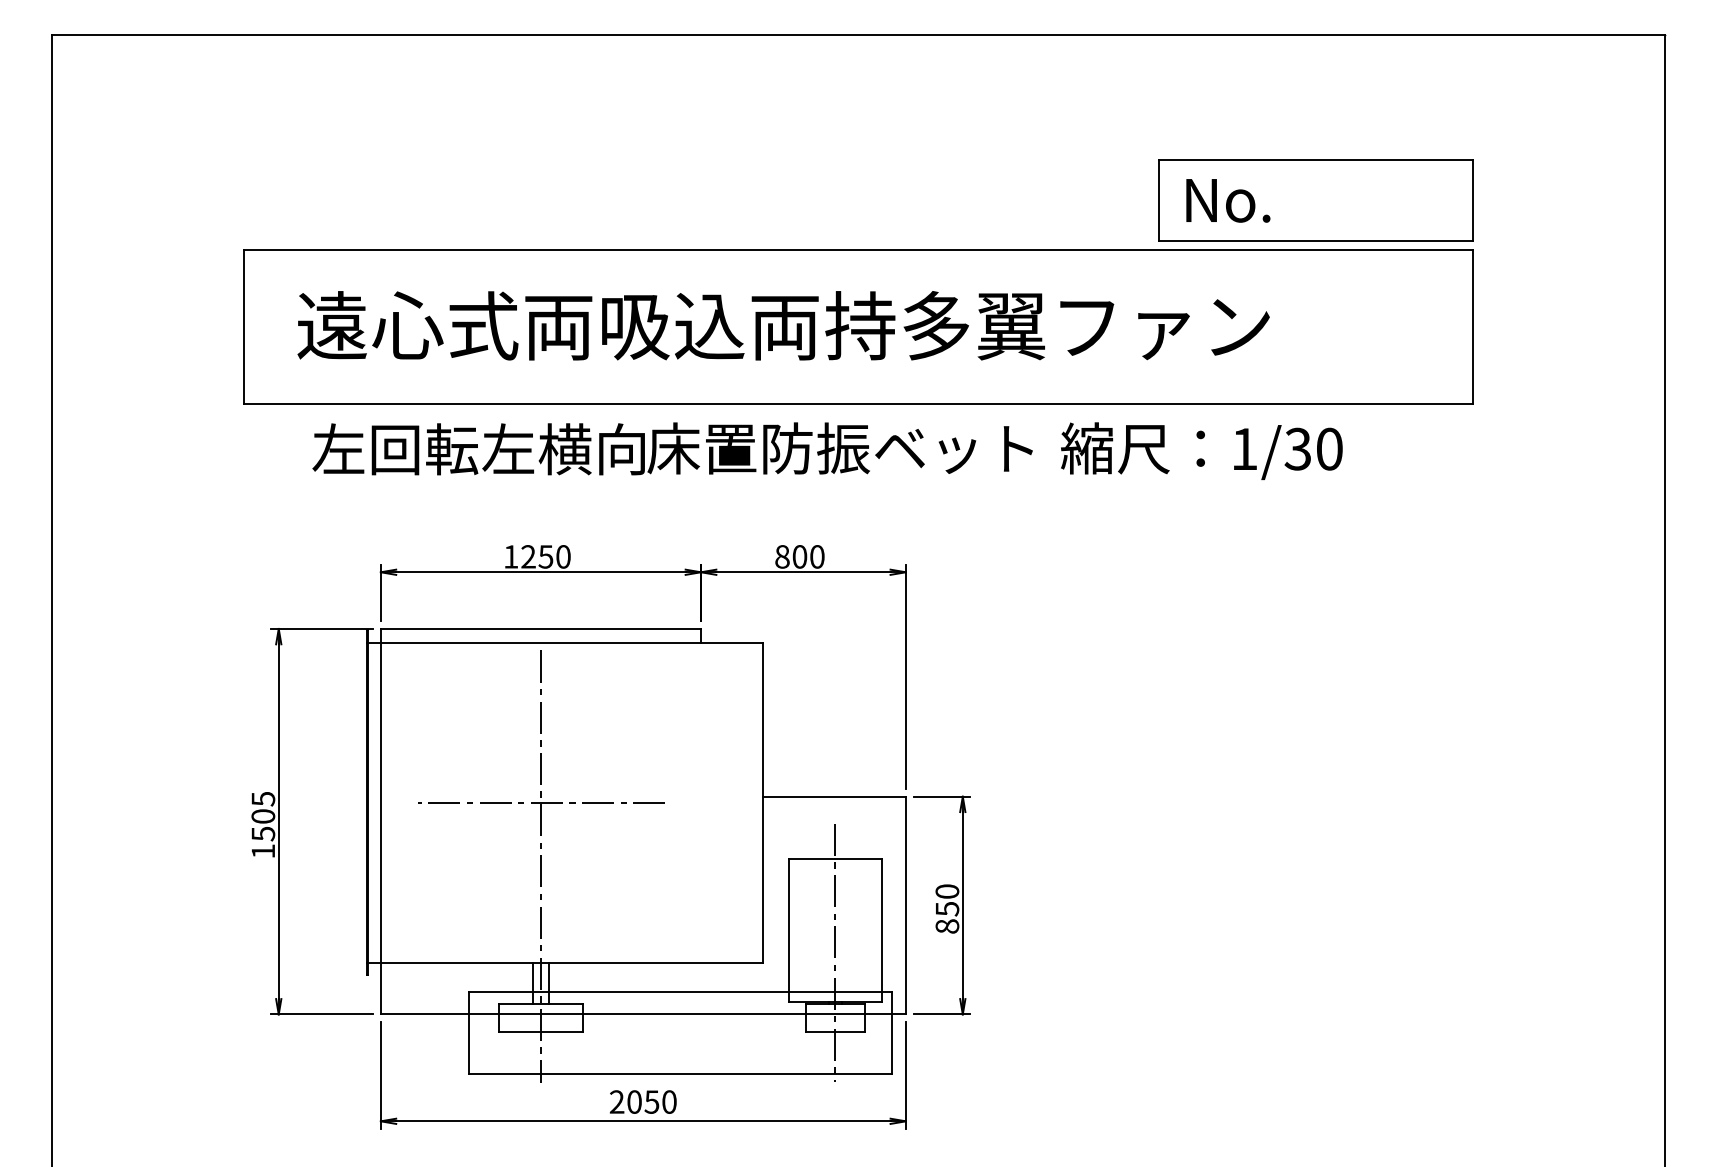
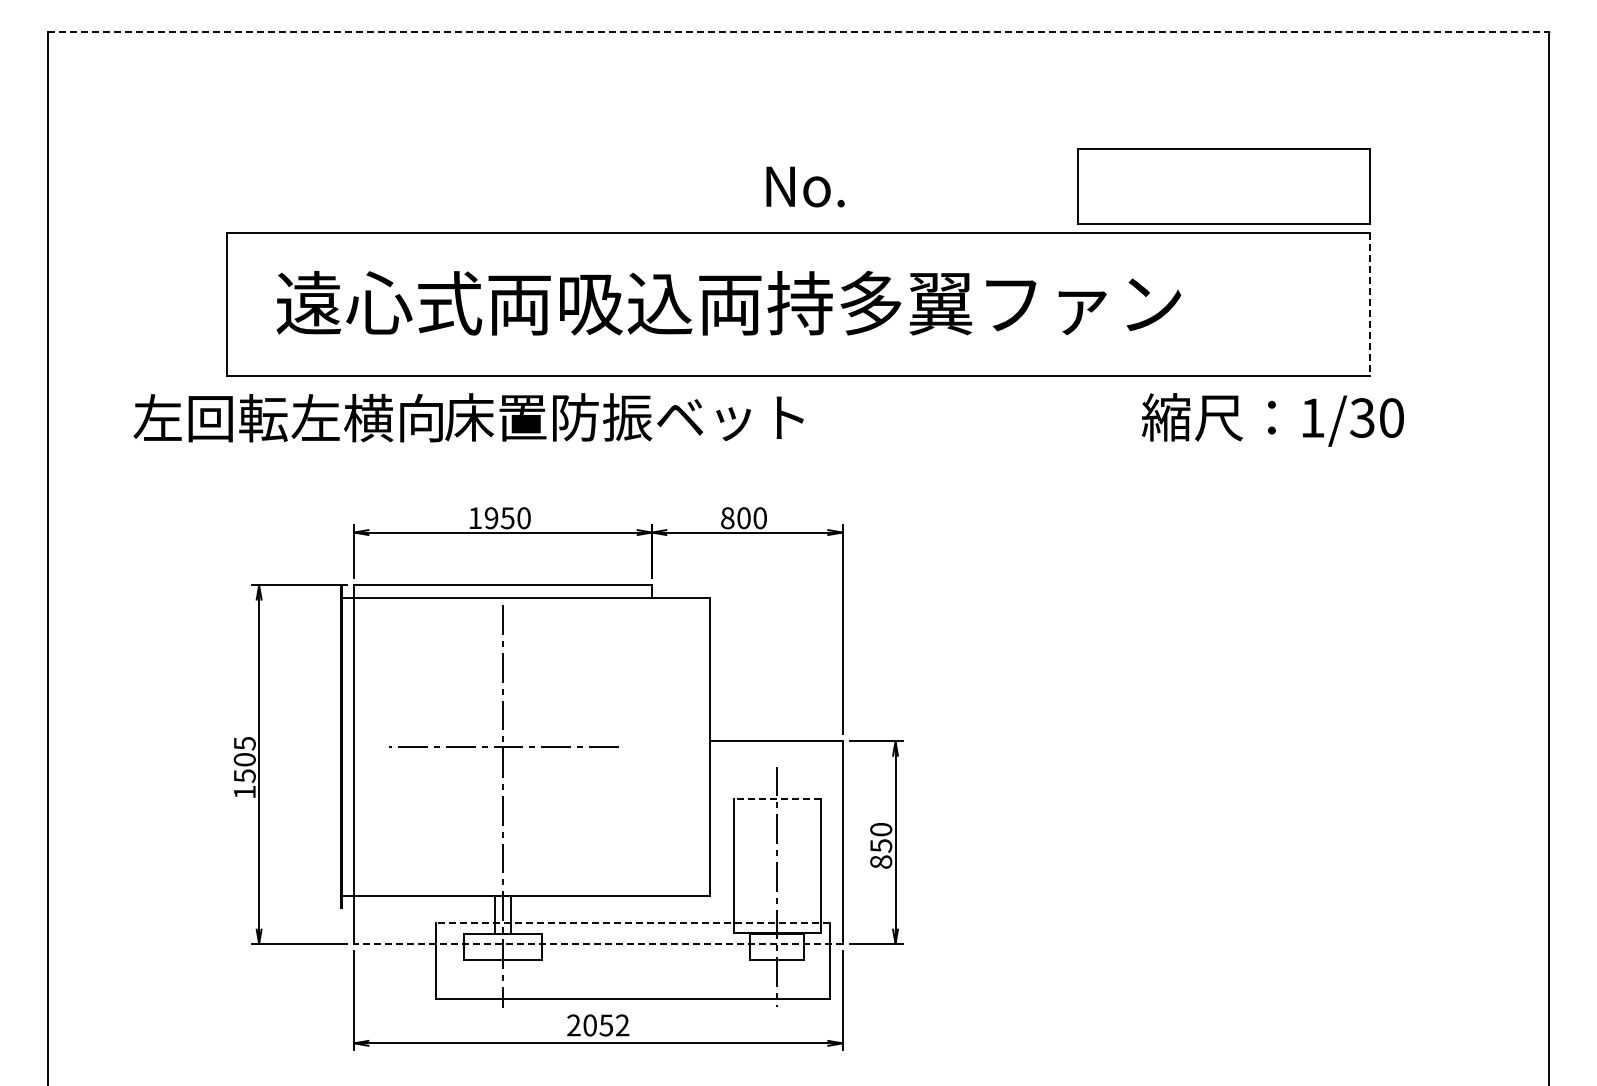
line: (858, 34) -> (798, 32), solid -> dashed
text: (1228, 200) -> (805, 186), moved
line: (1473, 327) -> (1370, 304), solid -> dashed
text: (672, 448) -> (468, 417), moved
text: (1201, 450) -> (1272, 419), moved
text: (528, 557) -> (491, 518), 1250 -> 1950
line: (834, 858) -> (776, 798), solid -> dashed
line: (680, 992) -> (632, 923), solid -> dashed
line: (642, 1013) -> (597, 943), solid -> dashed
text: (669, 1102) -> (622, 1025), 2050 -> 2052

